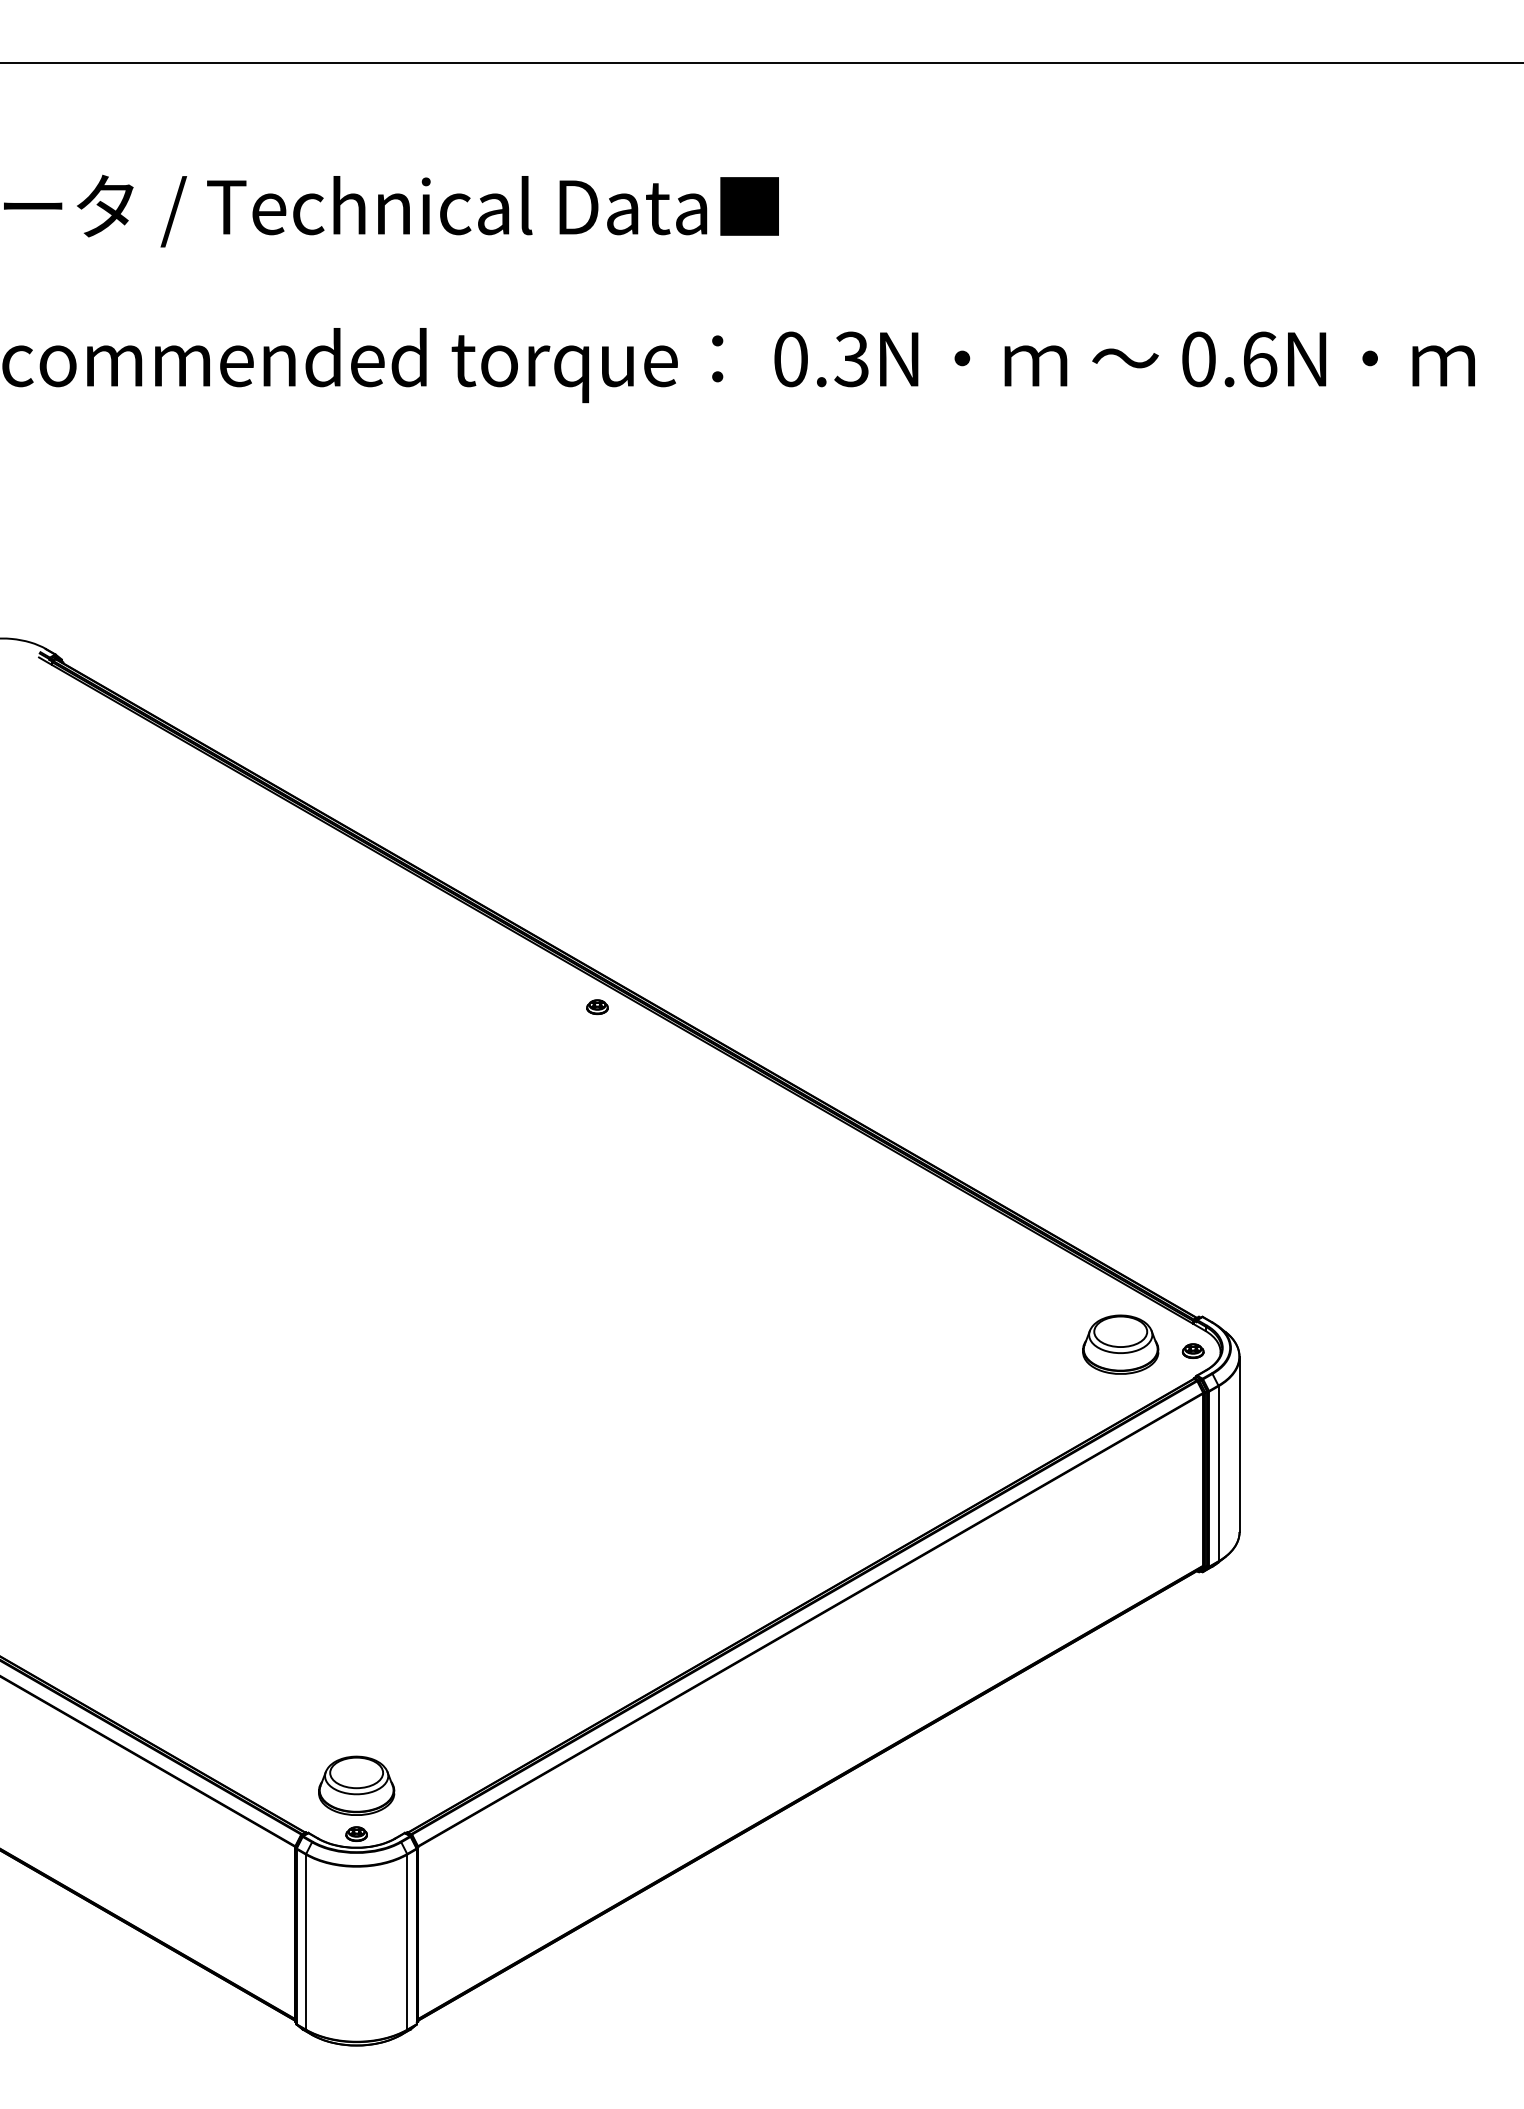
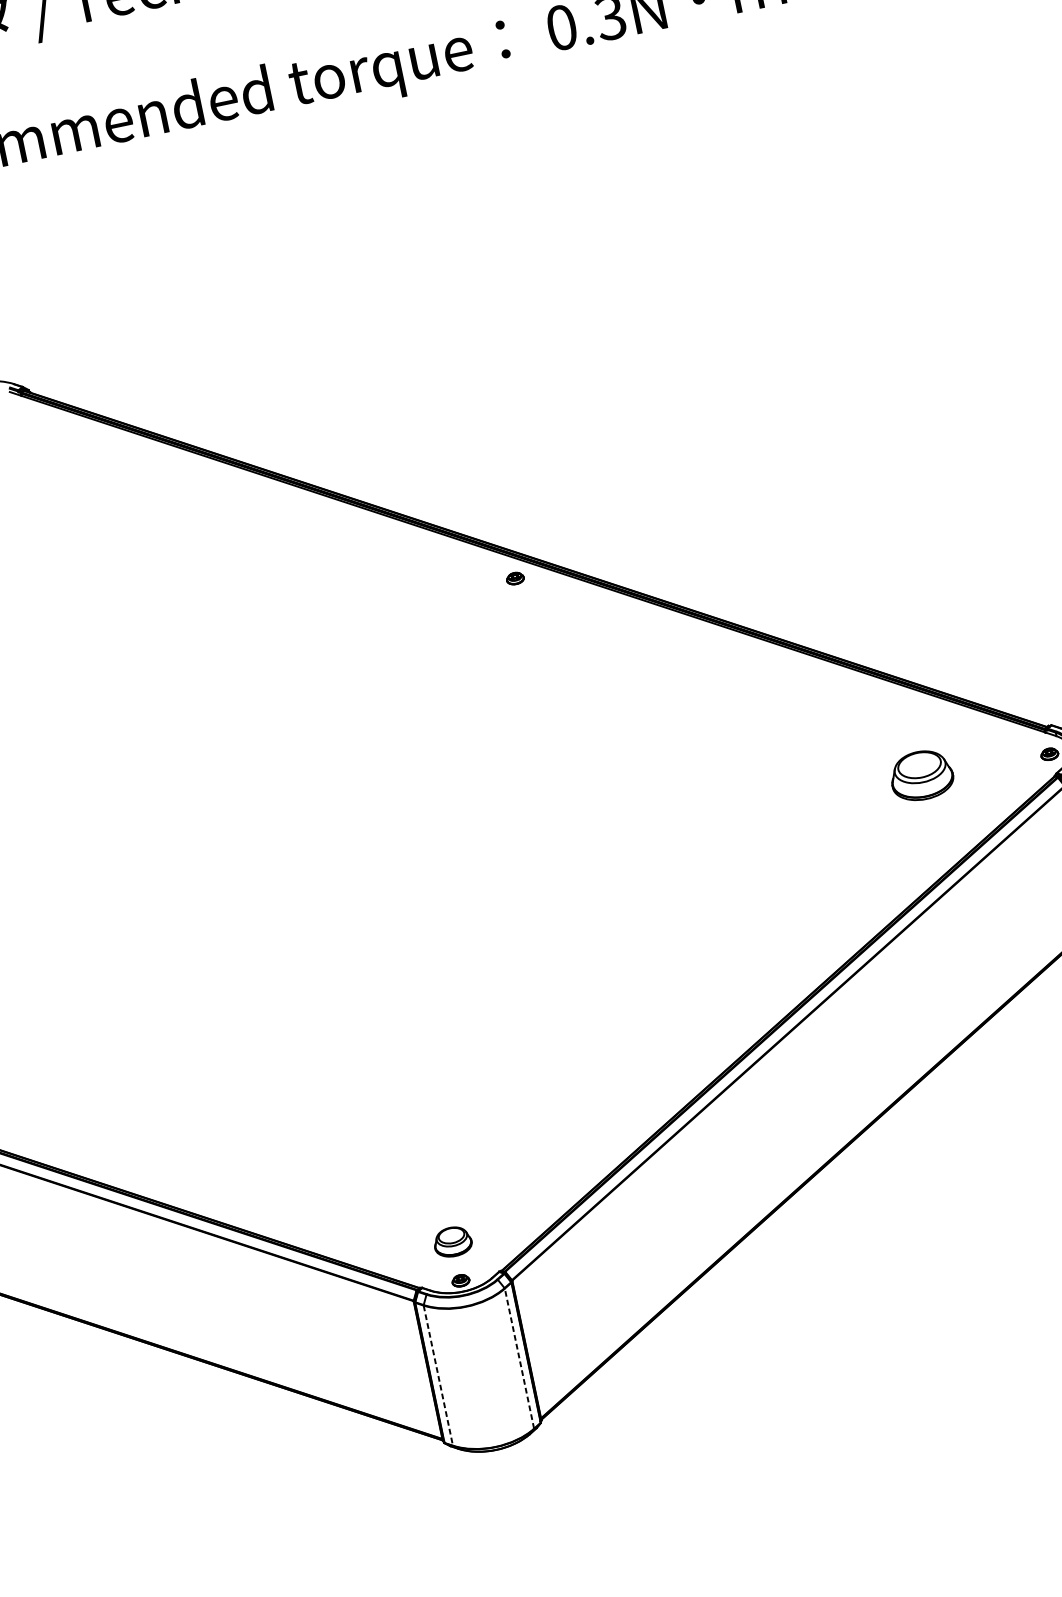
part: (1120, 1344) -> (921, 775), moved
part: (356, 1785) -> (452, 1241), size x0.6
line: (305, 1942) -> (438, 1376), solid -> dashed
line: (407, 1942) -> (519, 1358), solid -> dashed

